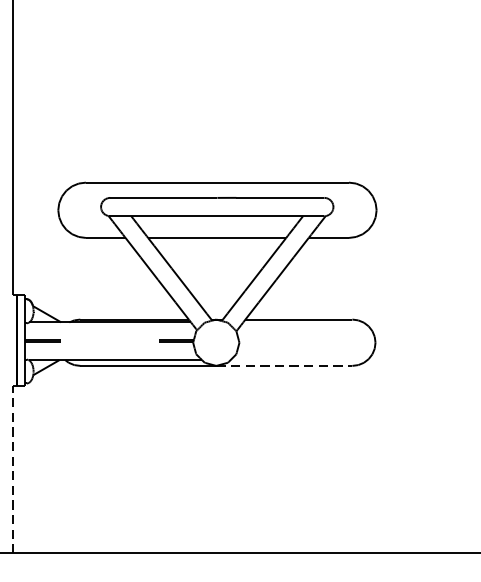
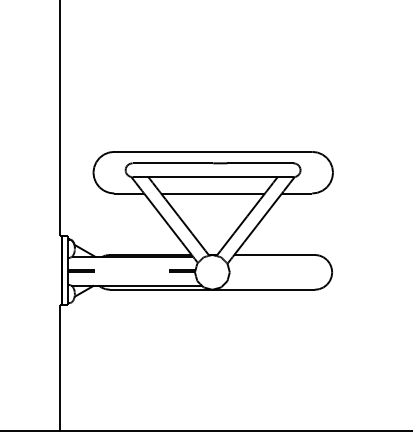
line: (285, 365) -> (264, 289), dashed -> solid
line: (13, 469) -> (59, 367), dashed -> solid

